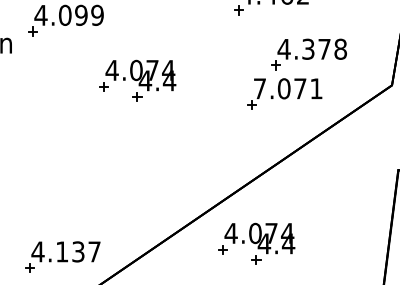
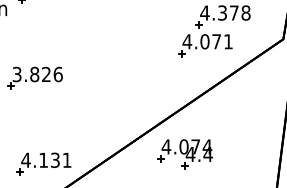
part: (137, 80) -> (98, 35), removed
text: (259, 88) -> (187, 41), 7.071 -> 4.071
part: (50, 138) -> (35, 77), added
text: (94, 251) -> (67, 160), 4.137 -> 4.131

